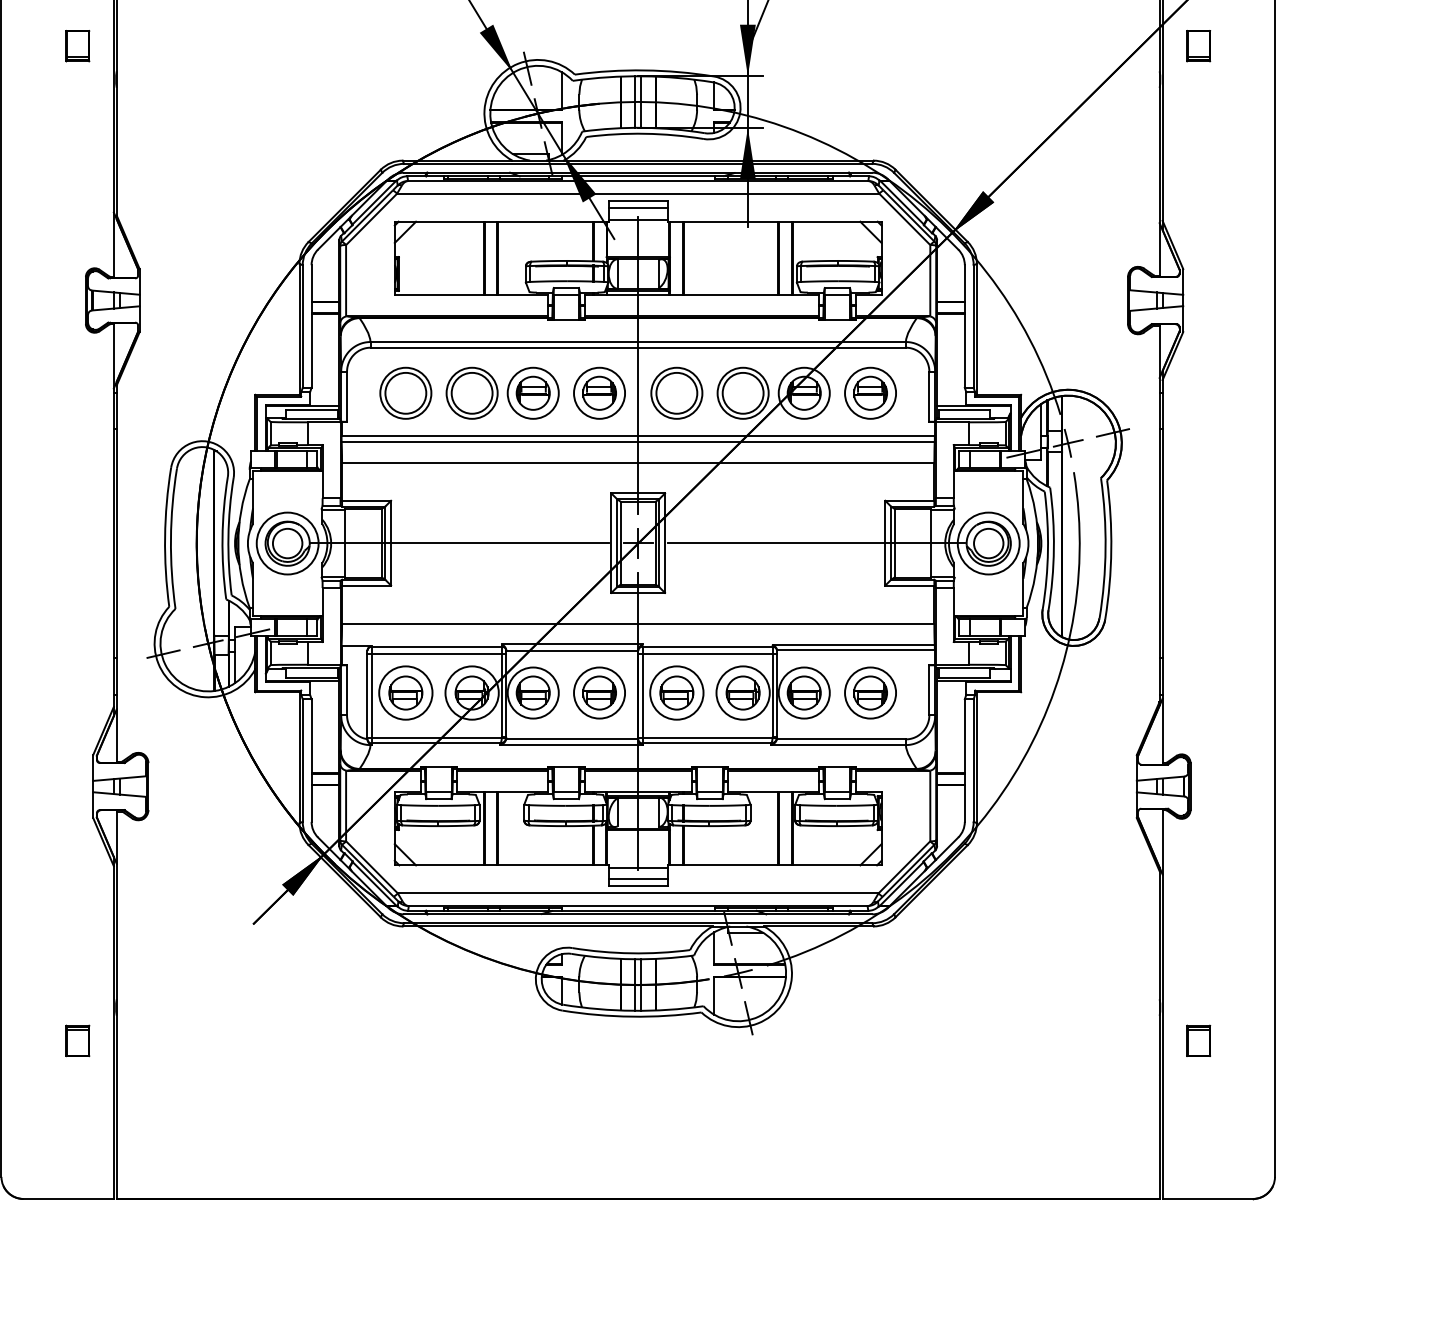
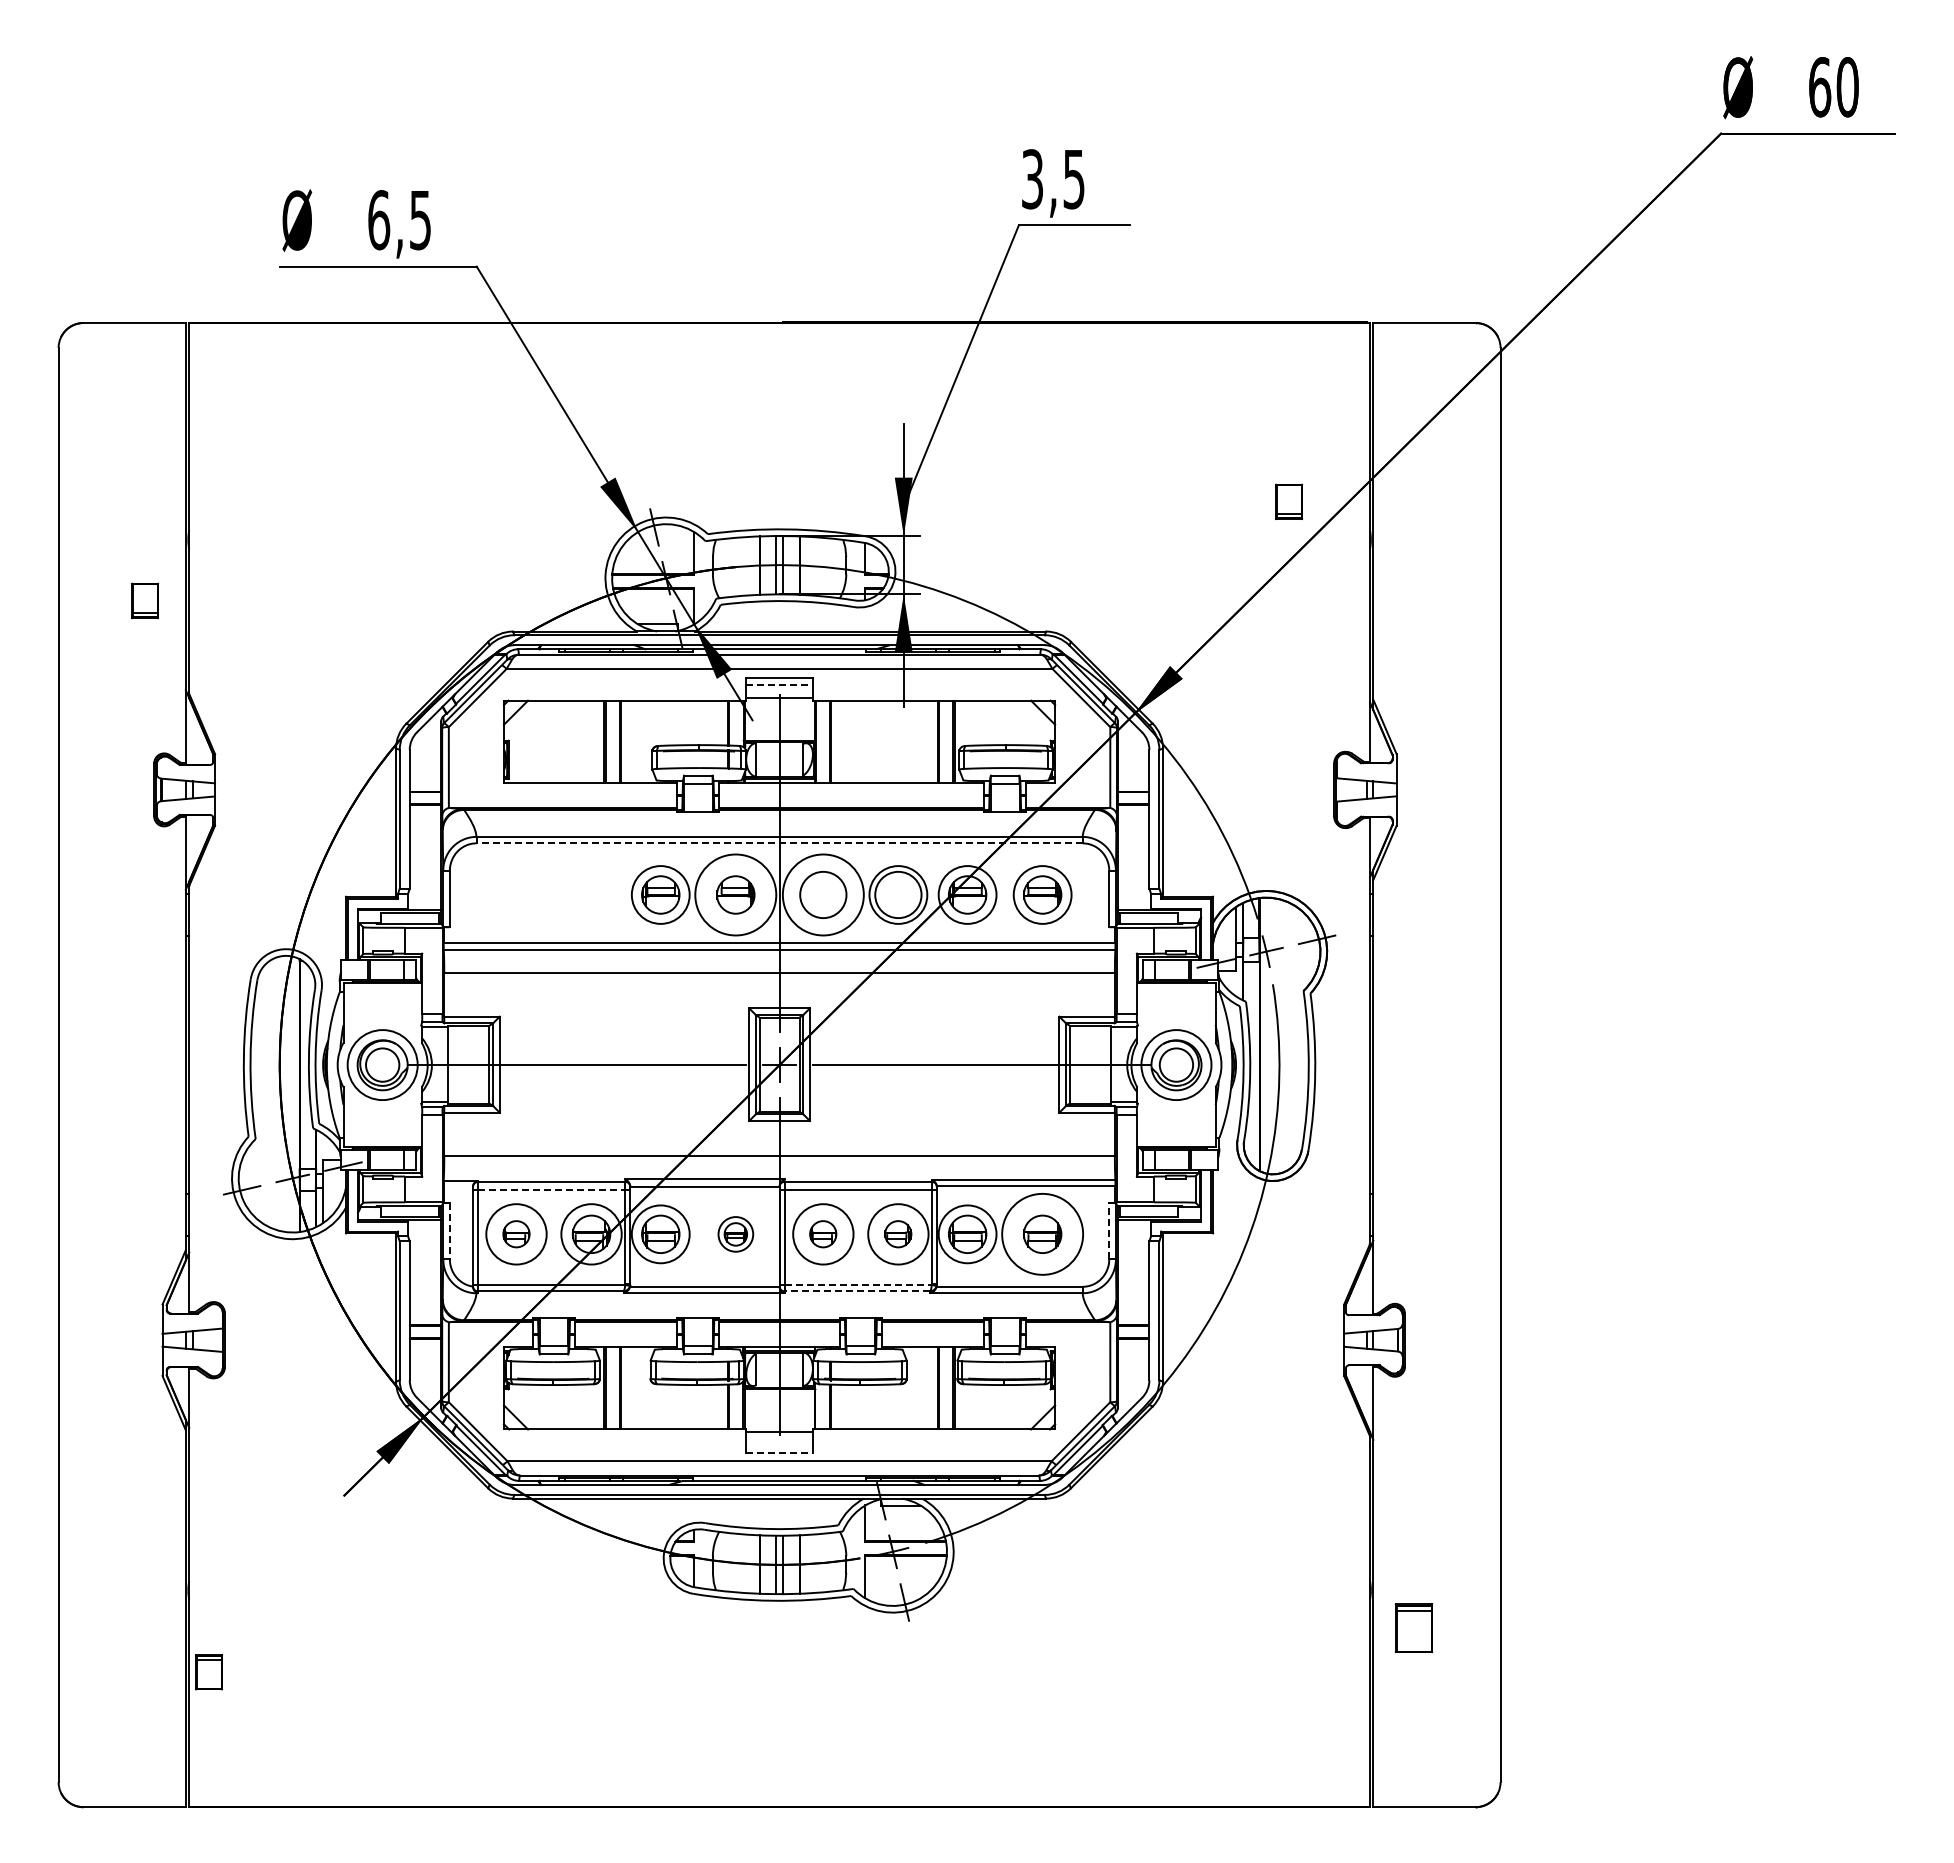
part: (77, 45) -> (144, 600), moved
part: (1198, 45) -> (1289, 501), moved
line: (639, 207) -> (780, 684), solid -> dashed
line: (638, 347) -> (779, 843), solid -> dashed
part: (405, 392) -> (516, 894), removed
part: (472, 392) -> (591, 894), removed
circle: (599, 392) -> (735, 894), size x1.4
circle: (677, 392) -> (823, 894), size x1.4
line: (436, 653) -> (551, 1189), solid -> dashed
line: (929, 689) -> (1109, 1230), solid -> dashed
line: (346, 690) -> (449, 1231), solid -> dashed
part: (405, 692) -> (516, 1233), size x0.7
part: (676, 692) -> (822, 1233), size x0.7
part: (742, 692) -> (897, 1233), size x0.7
part: (599, 693) -> (735, 1234), size x0.6
circle: (870, 693) -> (1042, 1234), size x1.4
line: (707, 737) -> (858, 1284), solid -> dashed
line: (707, 743) -> (857, 1291), solid -> dashed
line: (638, 879) -> (779, 1445), removed
line: (639, 885) -> (780, 1452), solid -> dashed
part: (77, 1041) -> (208, 1672), moved
part: (1198, 1041) -> (1414, 1628), size x1.4

